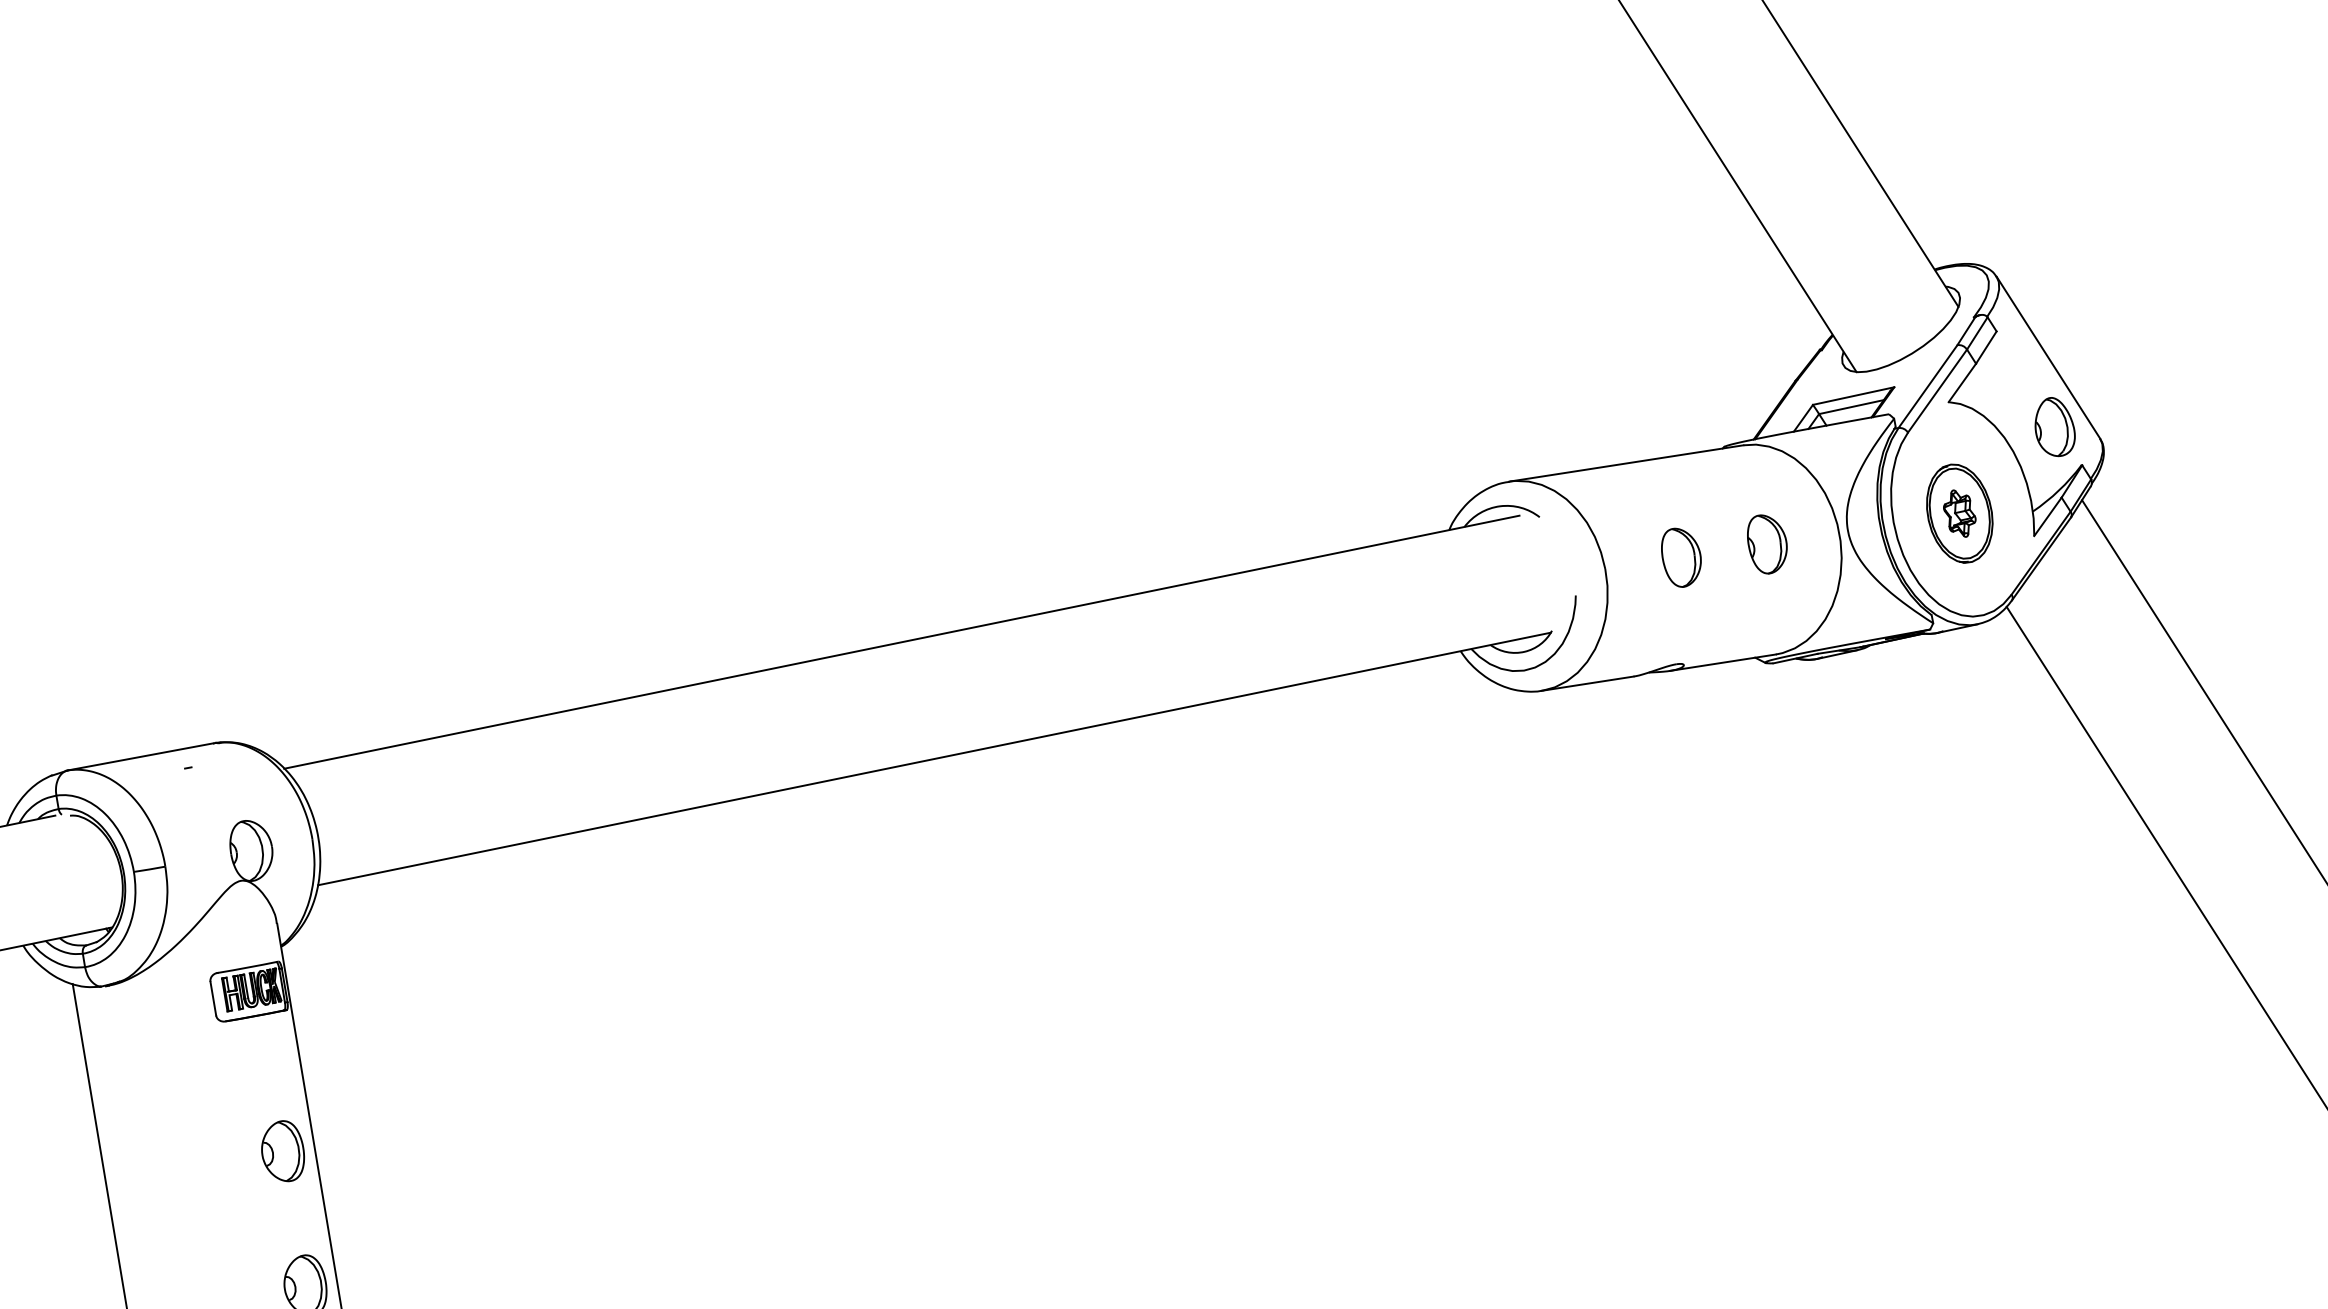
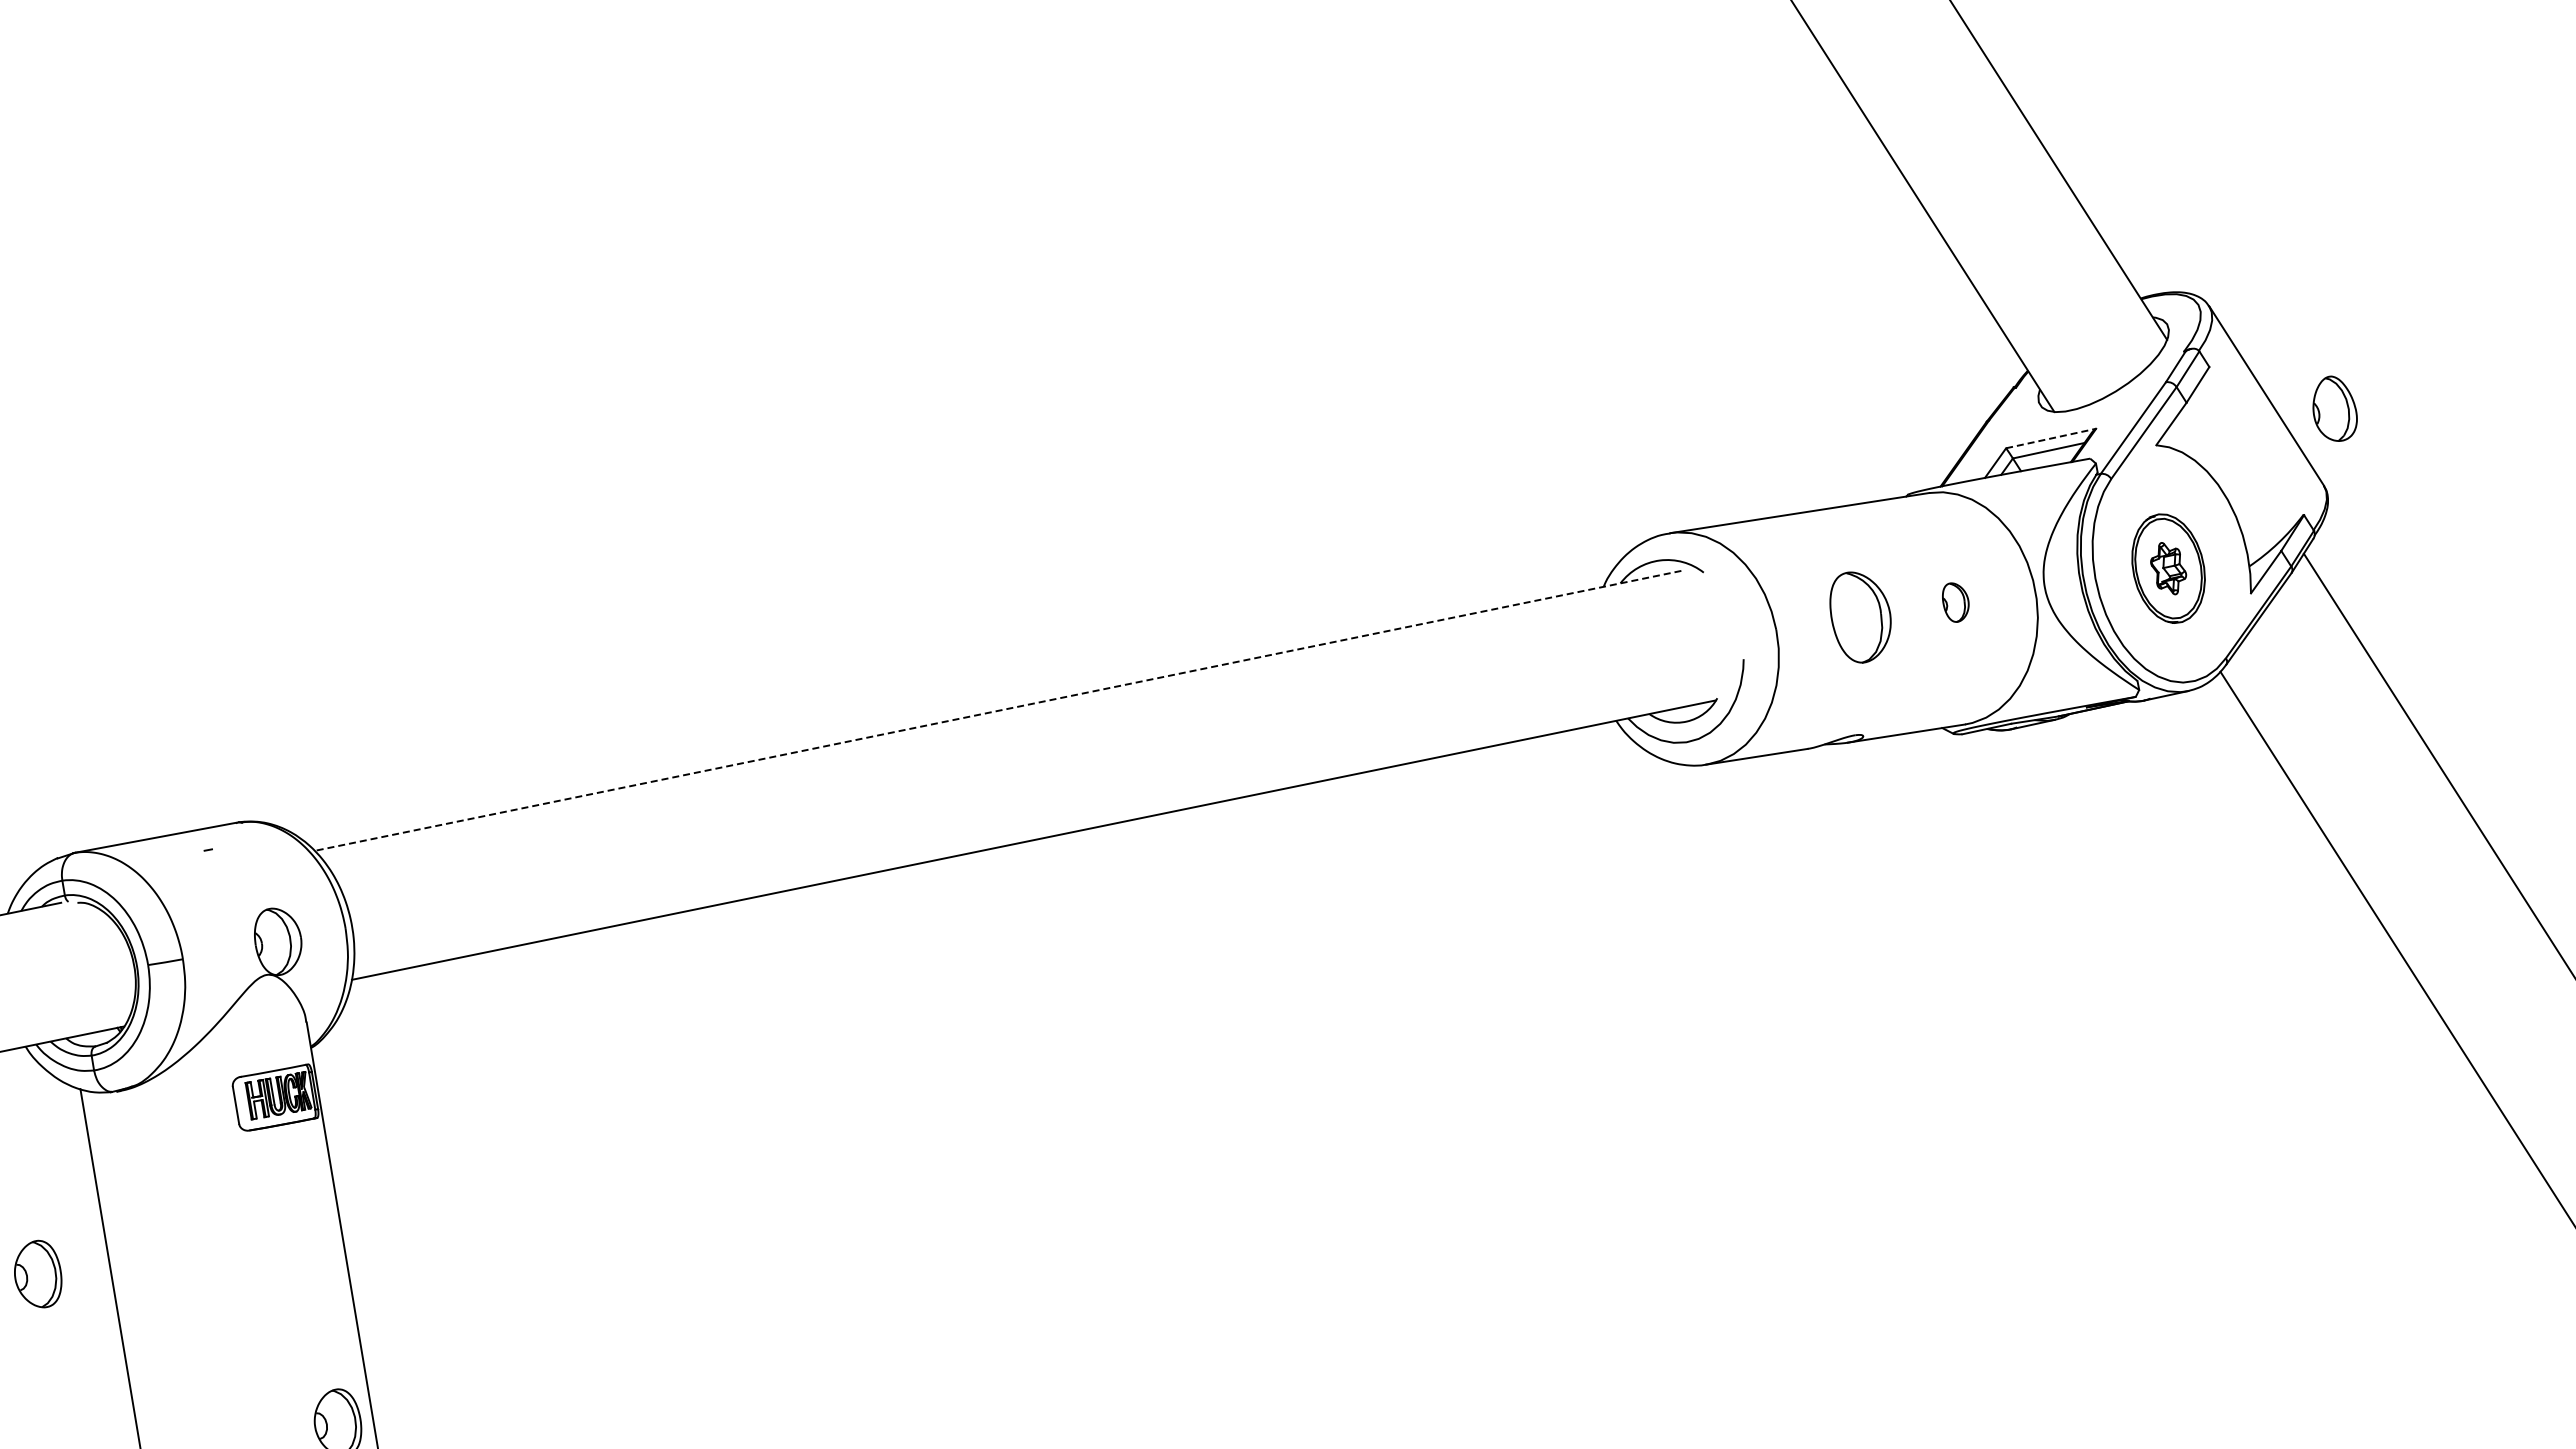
line: (1853, 396) -> (2051, 438), solid -> dashed
part: (2054, 426) -> (2334, 408), moved
part: (1767, 544) -> (1955, 602), size x0.6
part: (1681, 557) -> (1860, 617), size x1.4
line: (901, 641) -> (997, 710), solid -> dashed
part: (283, 1150) -> (38, 1273), moved

